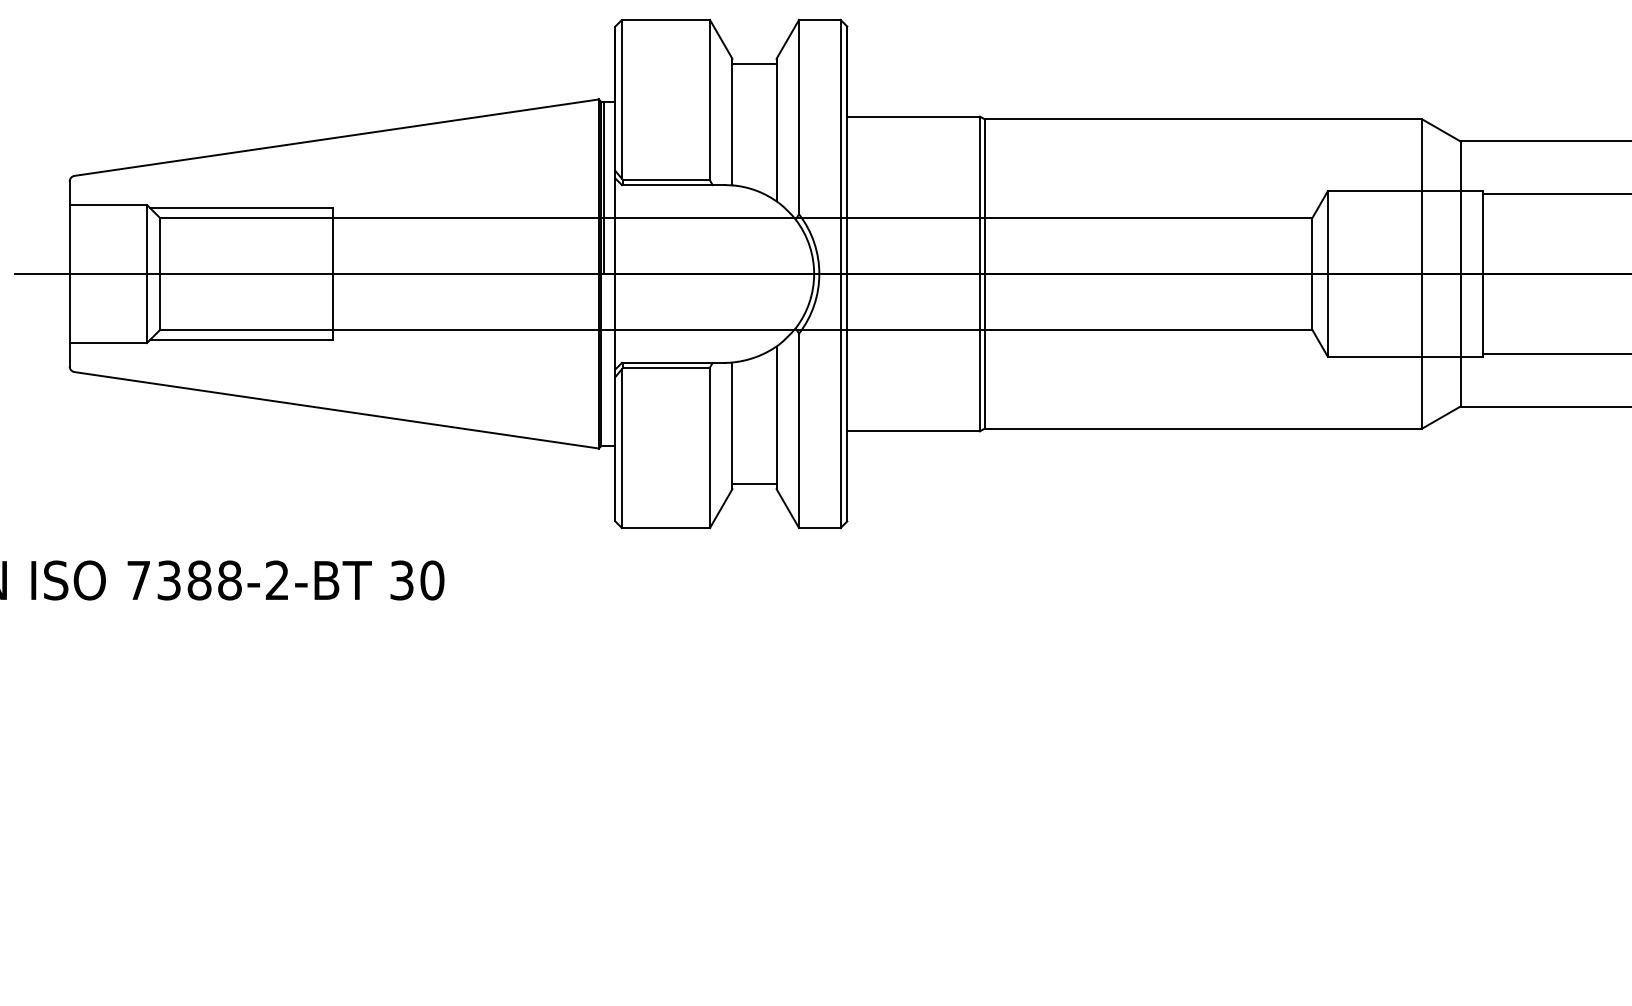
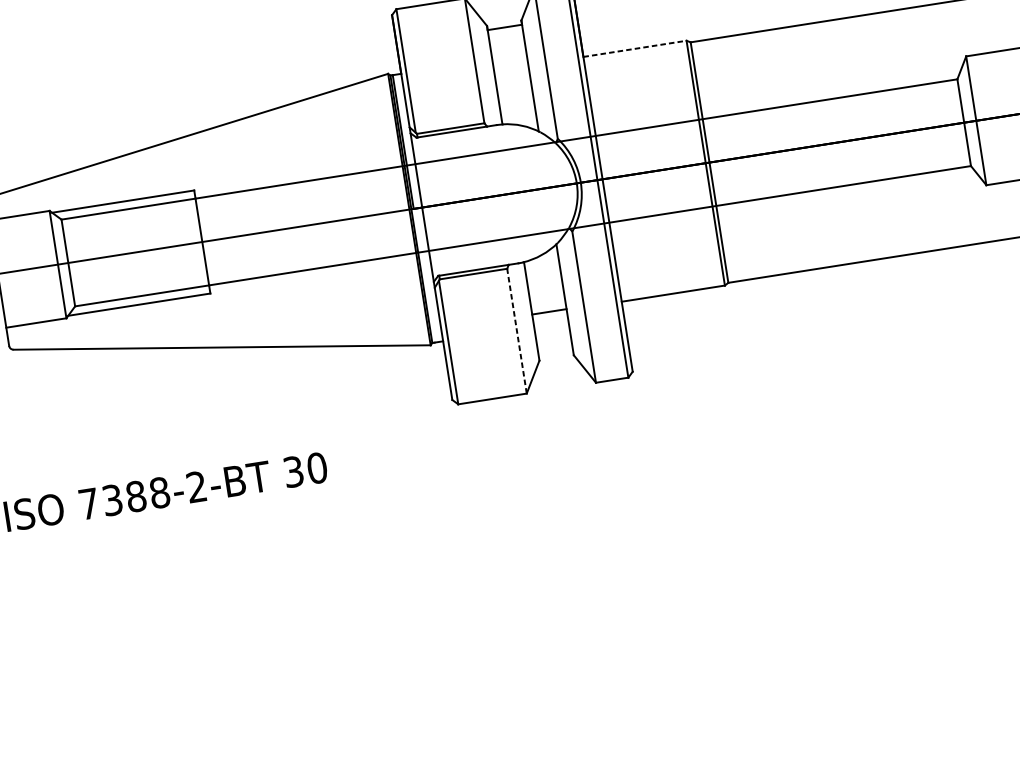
line: (914, 116) -> (635, 48), solid -> dashed
line: (710, 447) -> (517, 330), solid -> dashed
line: (754, 483) -> (549, 311), moved

